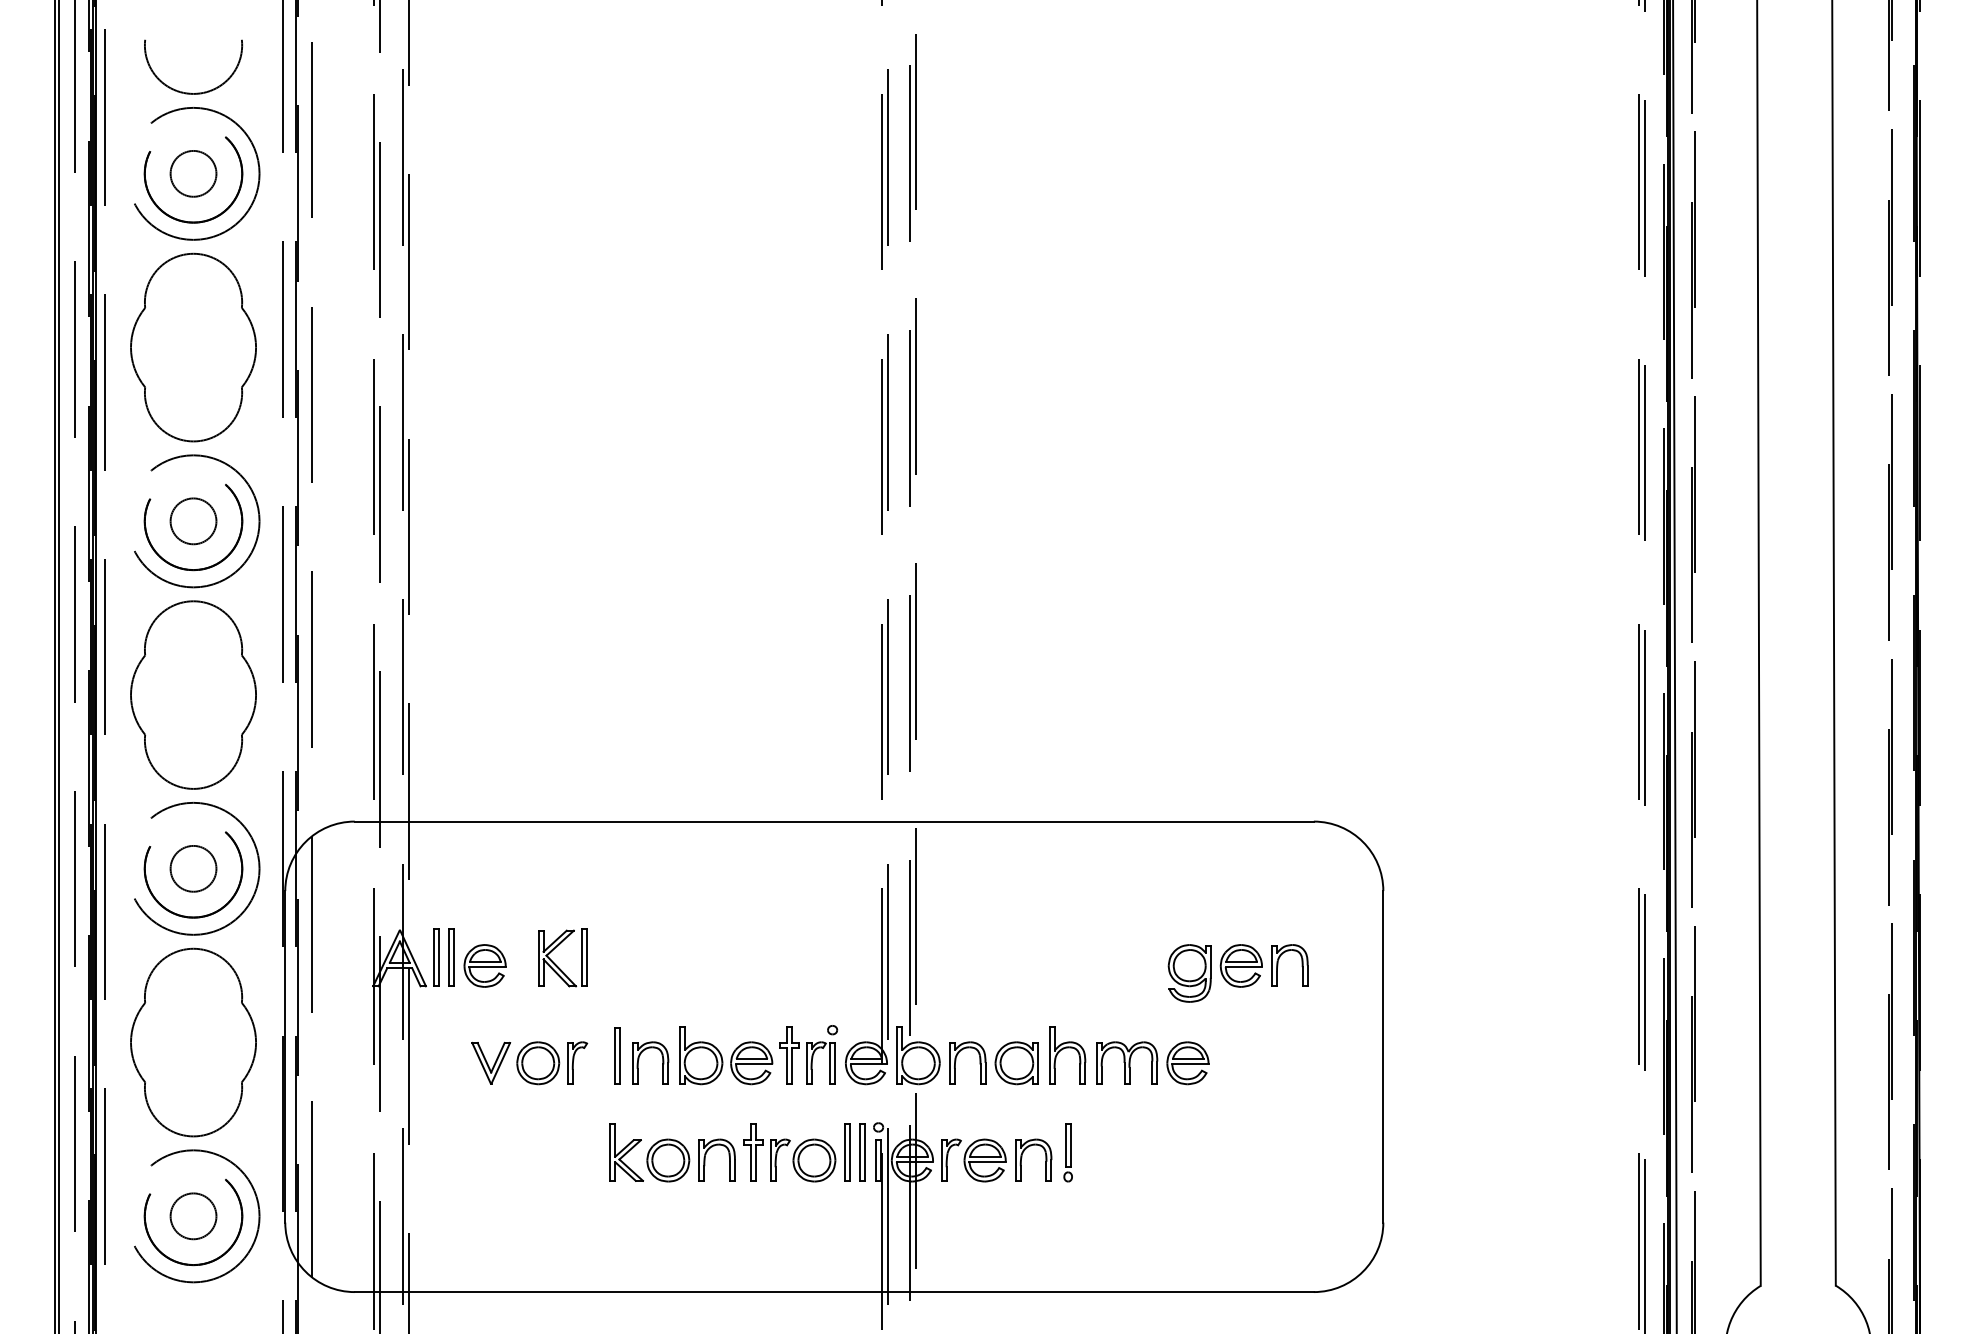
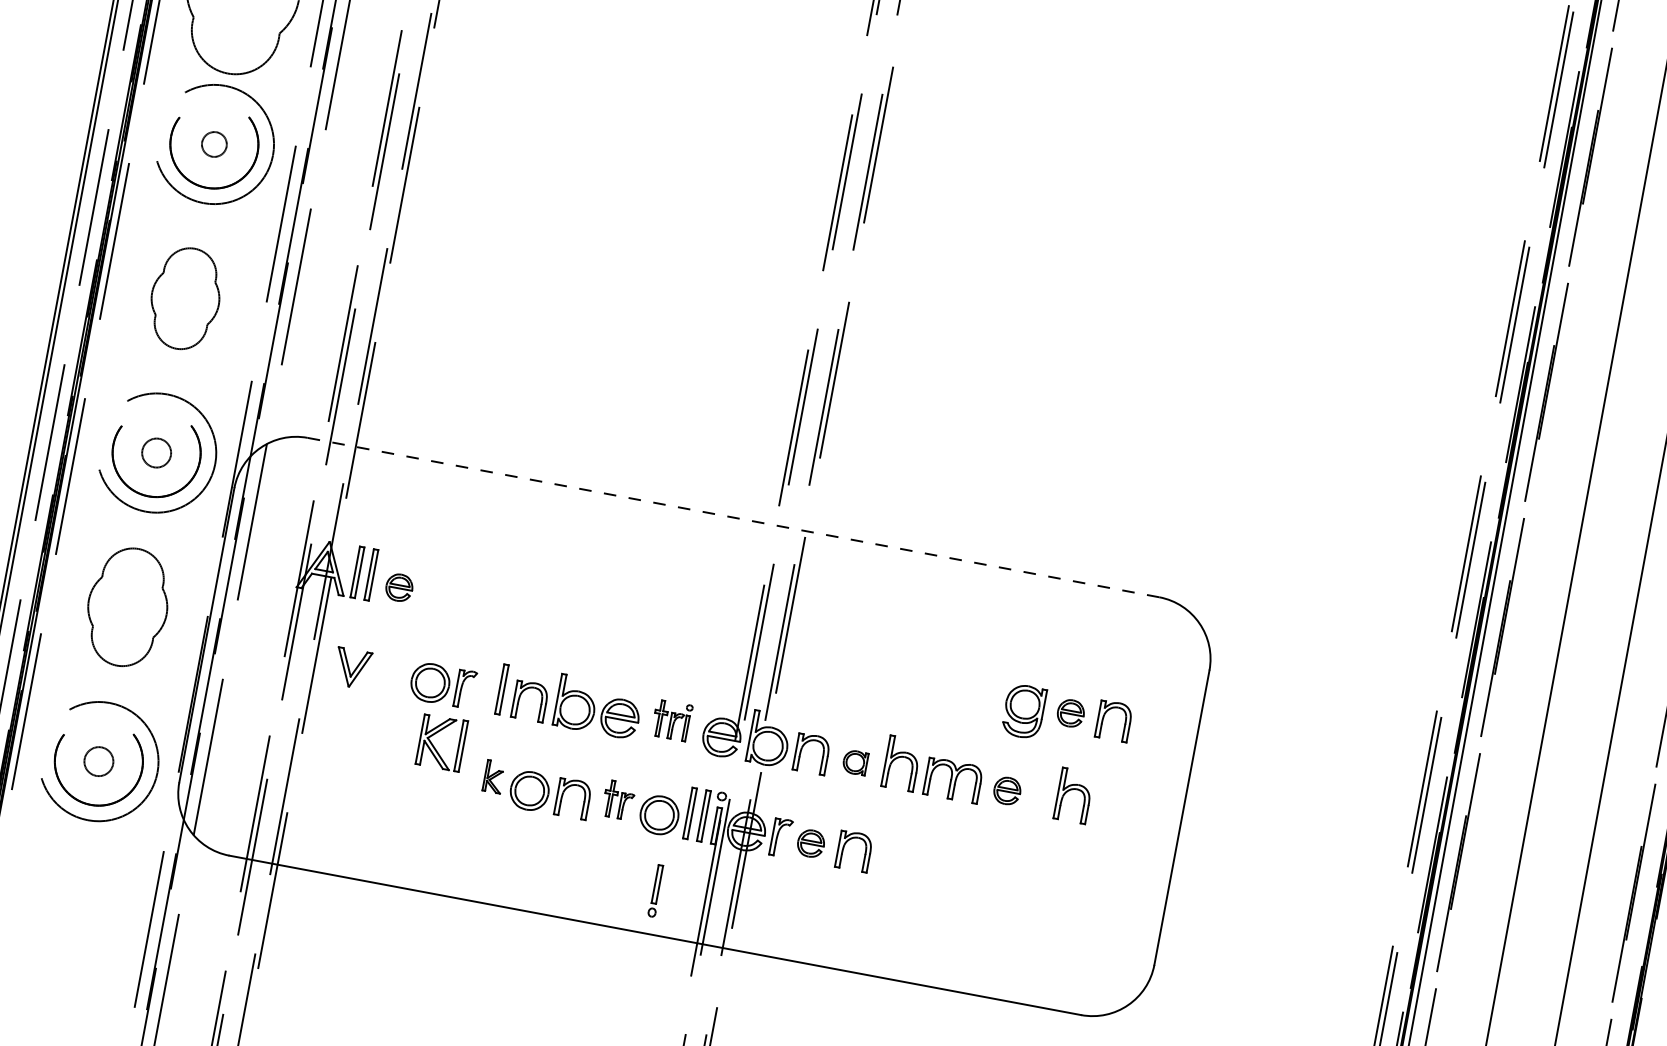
circle: (193, 521) -> (214, 144), size x0.6
part: (193, 694) -> (185, 298), size x0.6
line: (834, 821) -> (733, 517), solid -> dashed
circle: (193, 868) -> (156, 452), size x0.7
part: (555, 963) -> (434, 746), moved
part: (484, 965) -> (398, 587), size x0.7
part: (1240, 965) -> (1070, 712), size x0.7
part: (193, 1042) -> (127, 607), size x0.7
part: (1261, 1048) -> (1075, 790), added
part: (808, 1054) -> (671, 720), size x0.7
part: (491, 1063) -> (352, 668), moved
part: (1016, 1063) -> (855, 762), size x0.6
part: (1187, 1063) -> (1006, 791), size x0.7
part: (626, 1152) -> (493, 776), size x0.6
part: (766, 1152) -> (618, 800), size x0.7
part: (1067, 1152) -> (655, 890), moved
part: (984, 1160) -> (810, 843), size x0.7
circle: (193, 1216) -> (98, 761), size x0.7

